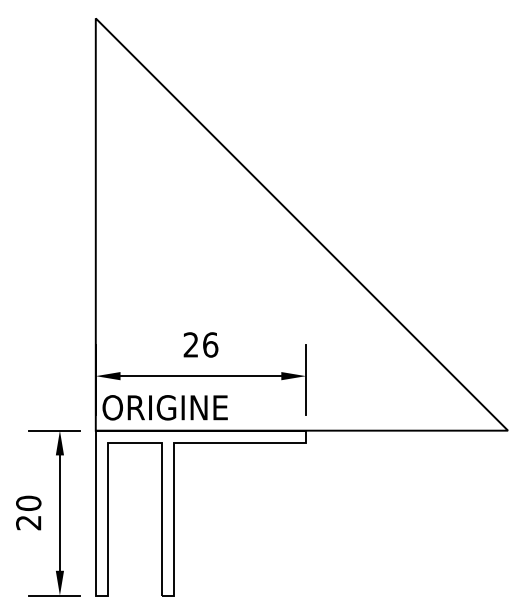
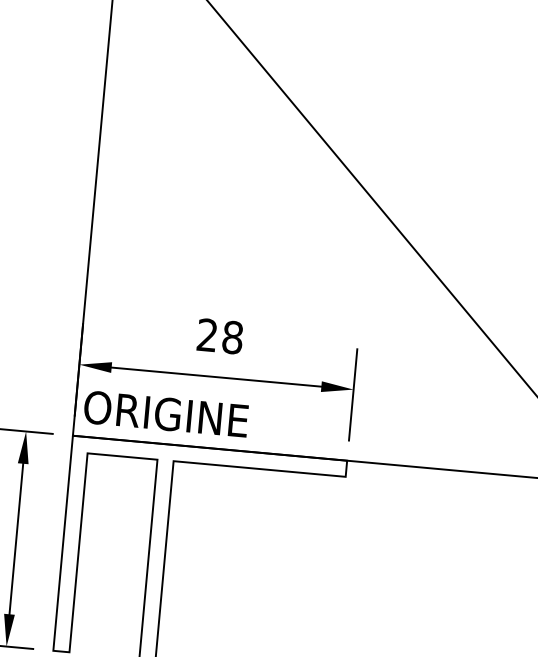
text: (210, 344) -> (232, 336), 26 -> 28

